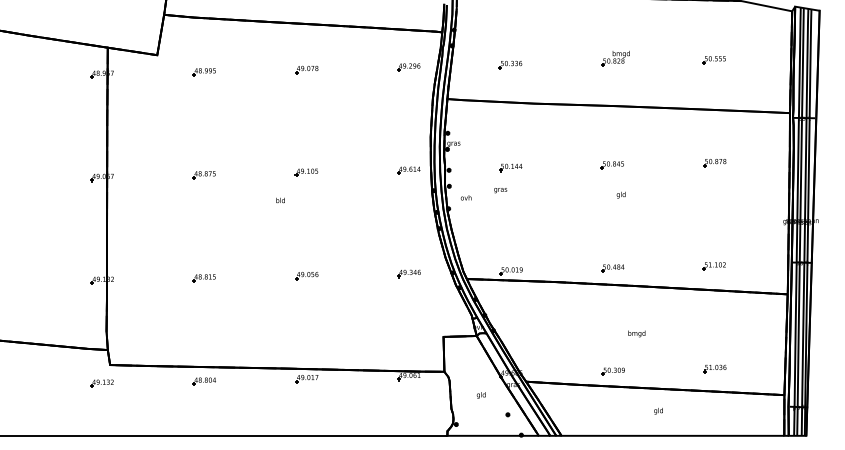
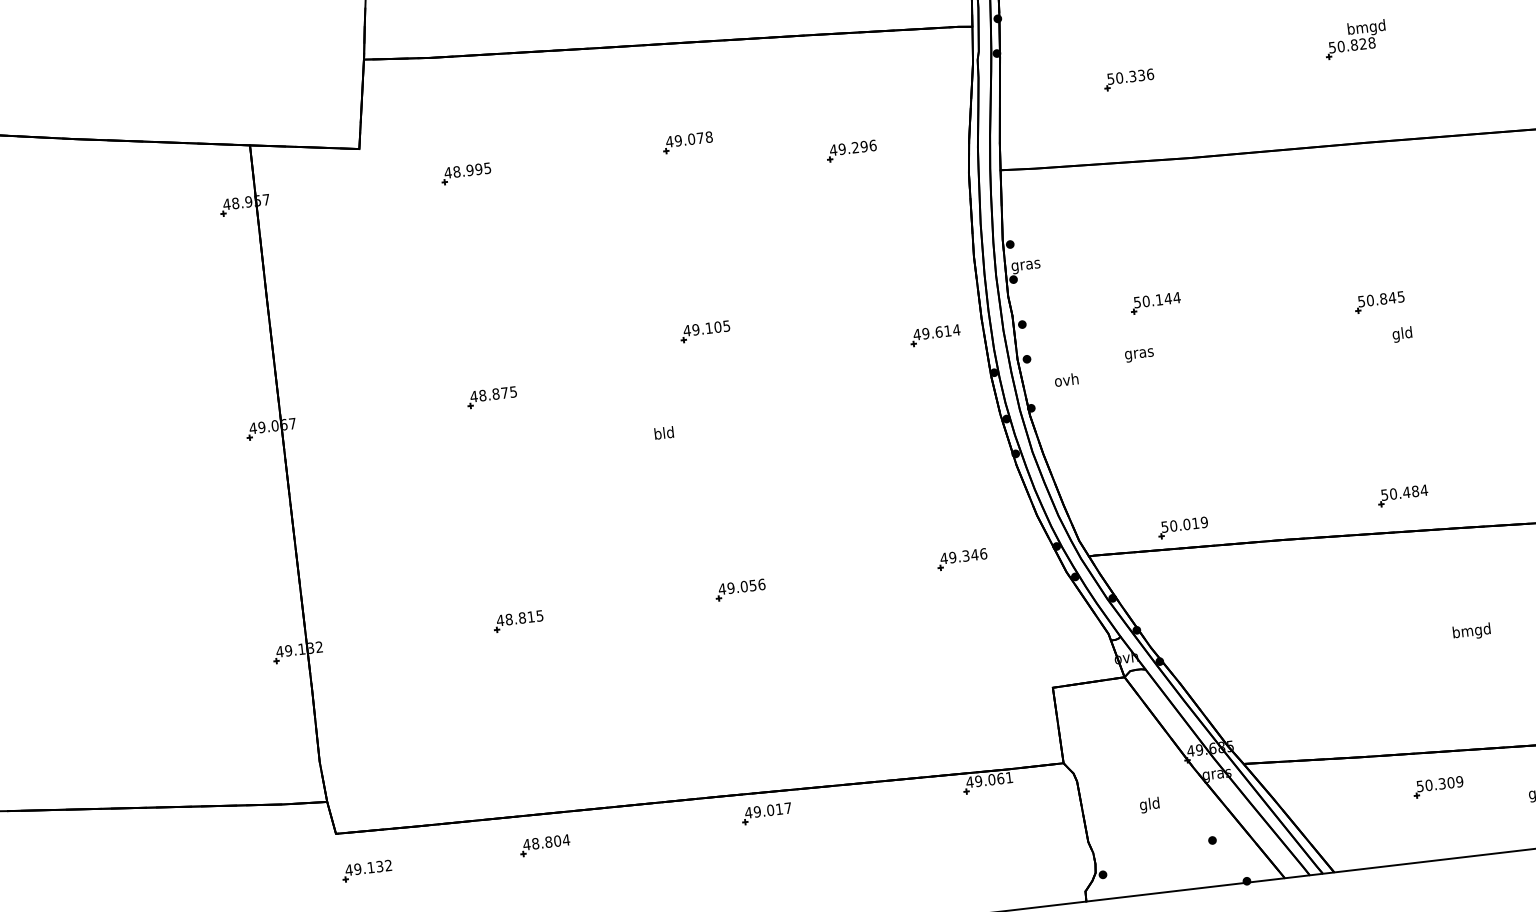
part: (408, 67) -> (851, 151), moved
part: (611, 165) -> (1377, 303), moved
part: (306, 172) -> (704, 331), moved
part: (612, 371) -> (1436, 787), moved
part: (101, 383) -> (365, 871), moved

